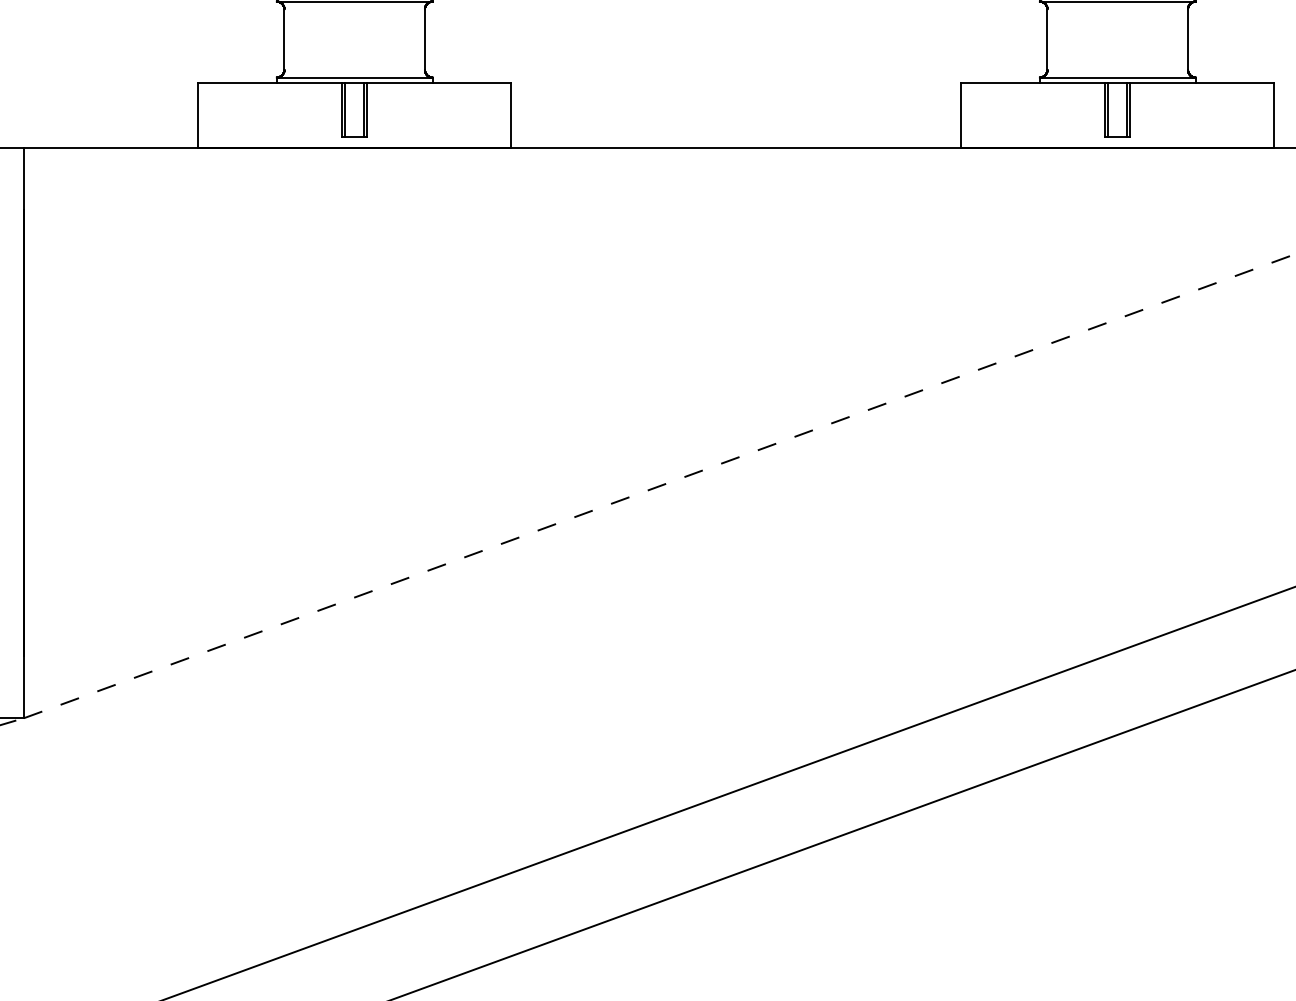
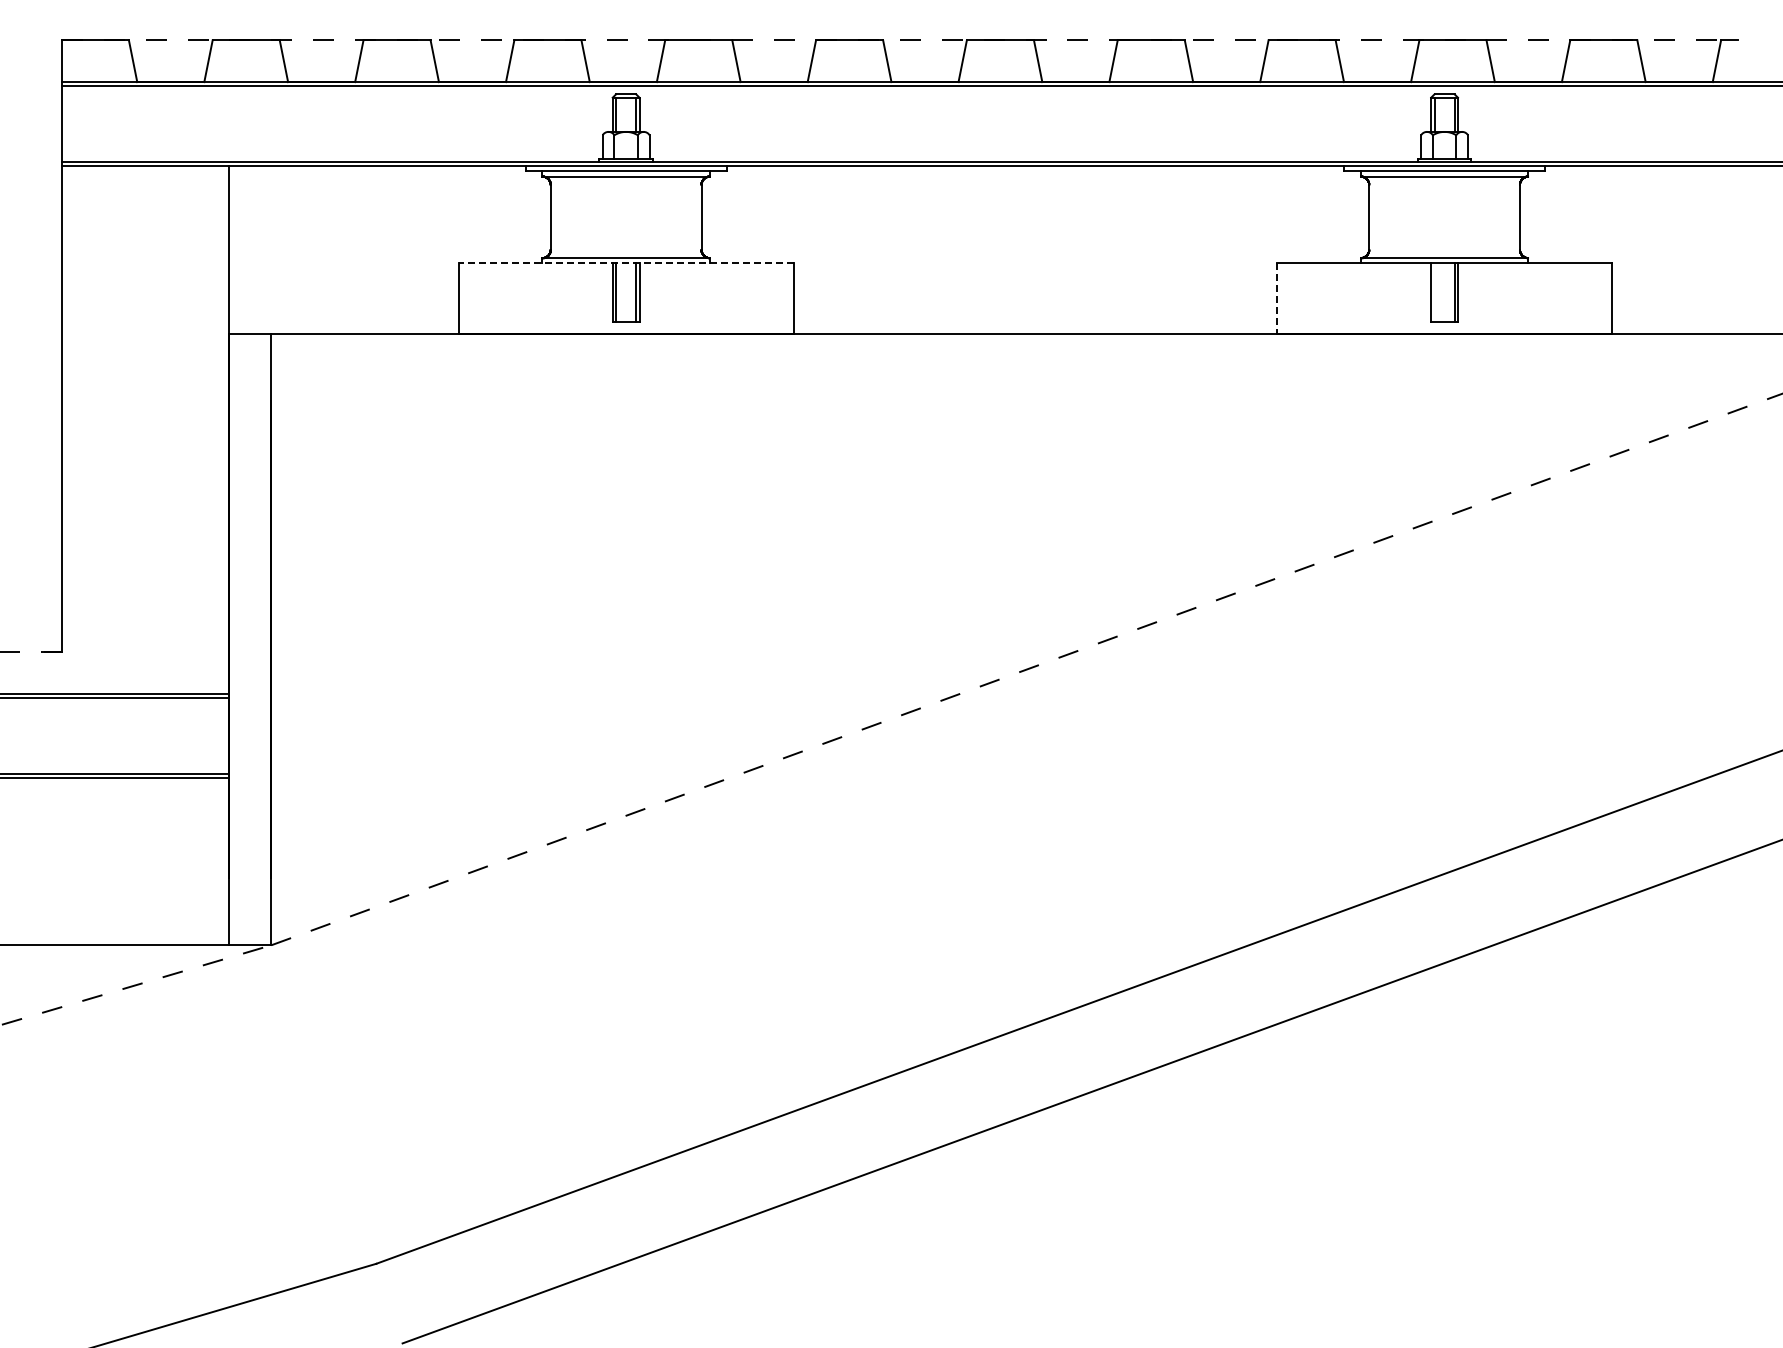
line: (355, 82) -> (626, 263), solid -> dashed
line: (1108, 109) -> (1434, 292), removed
line: (961, 116) -> (1276, 299), solid -> dashed

